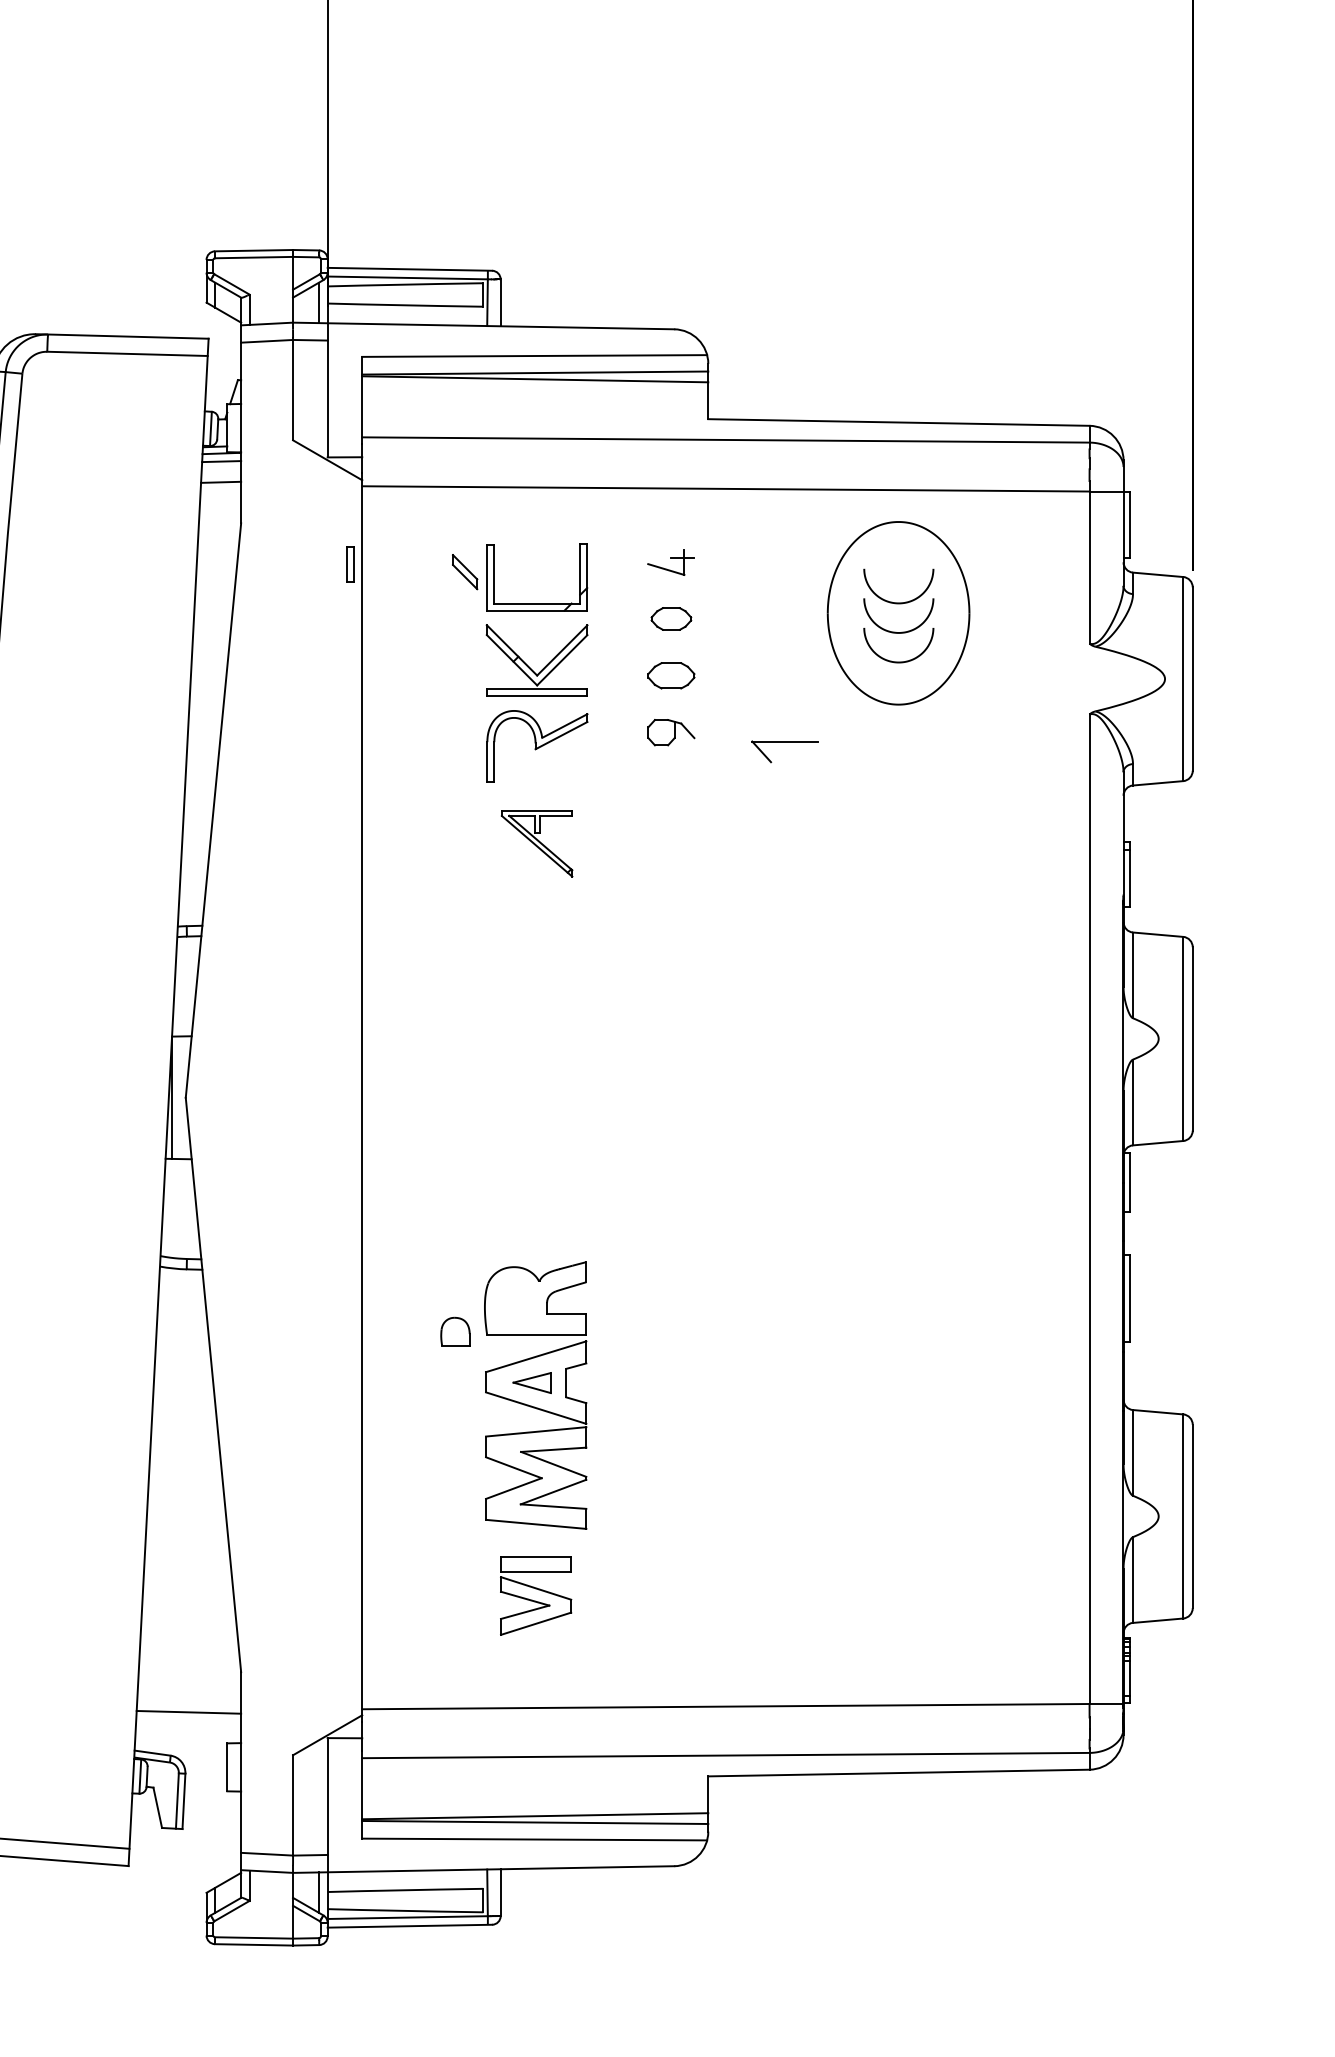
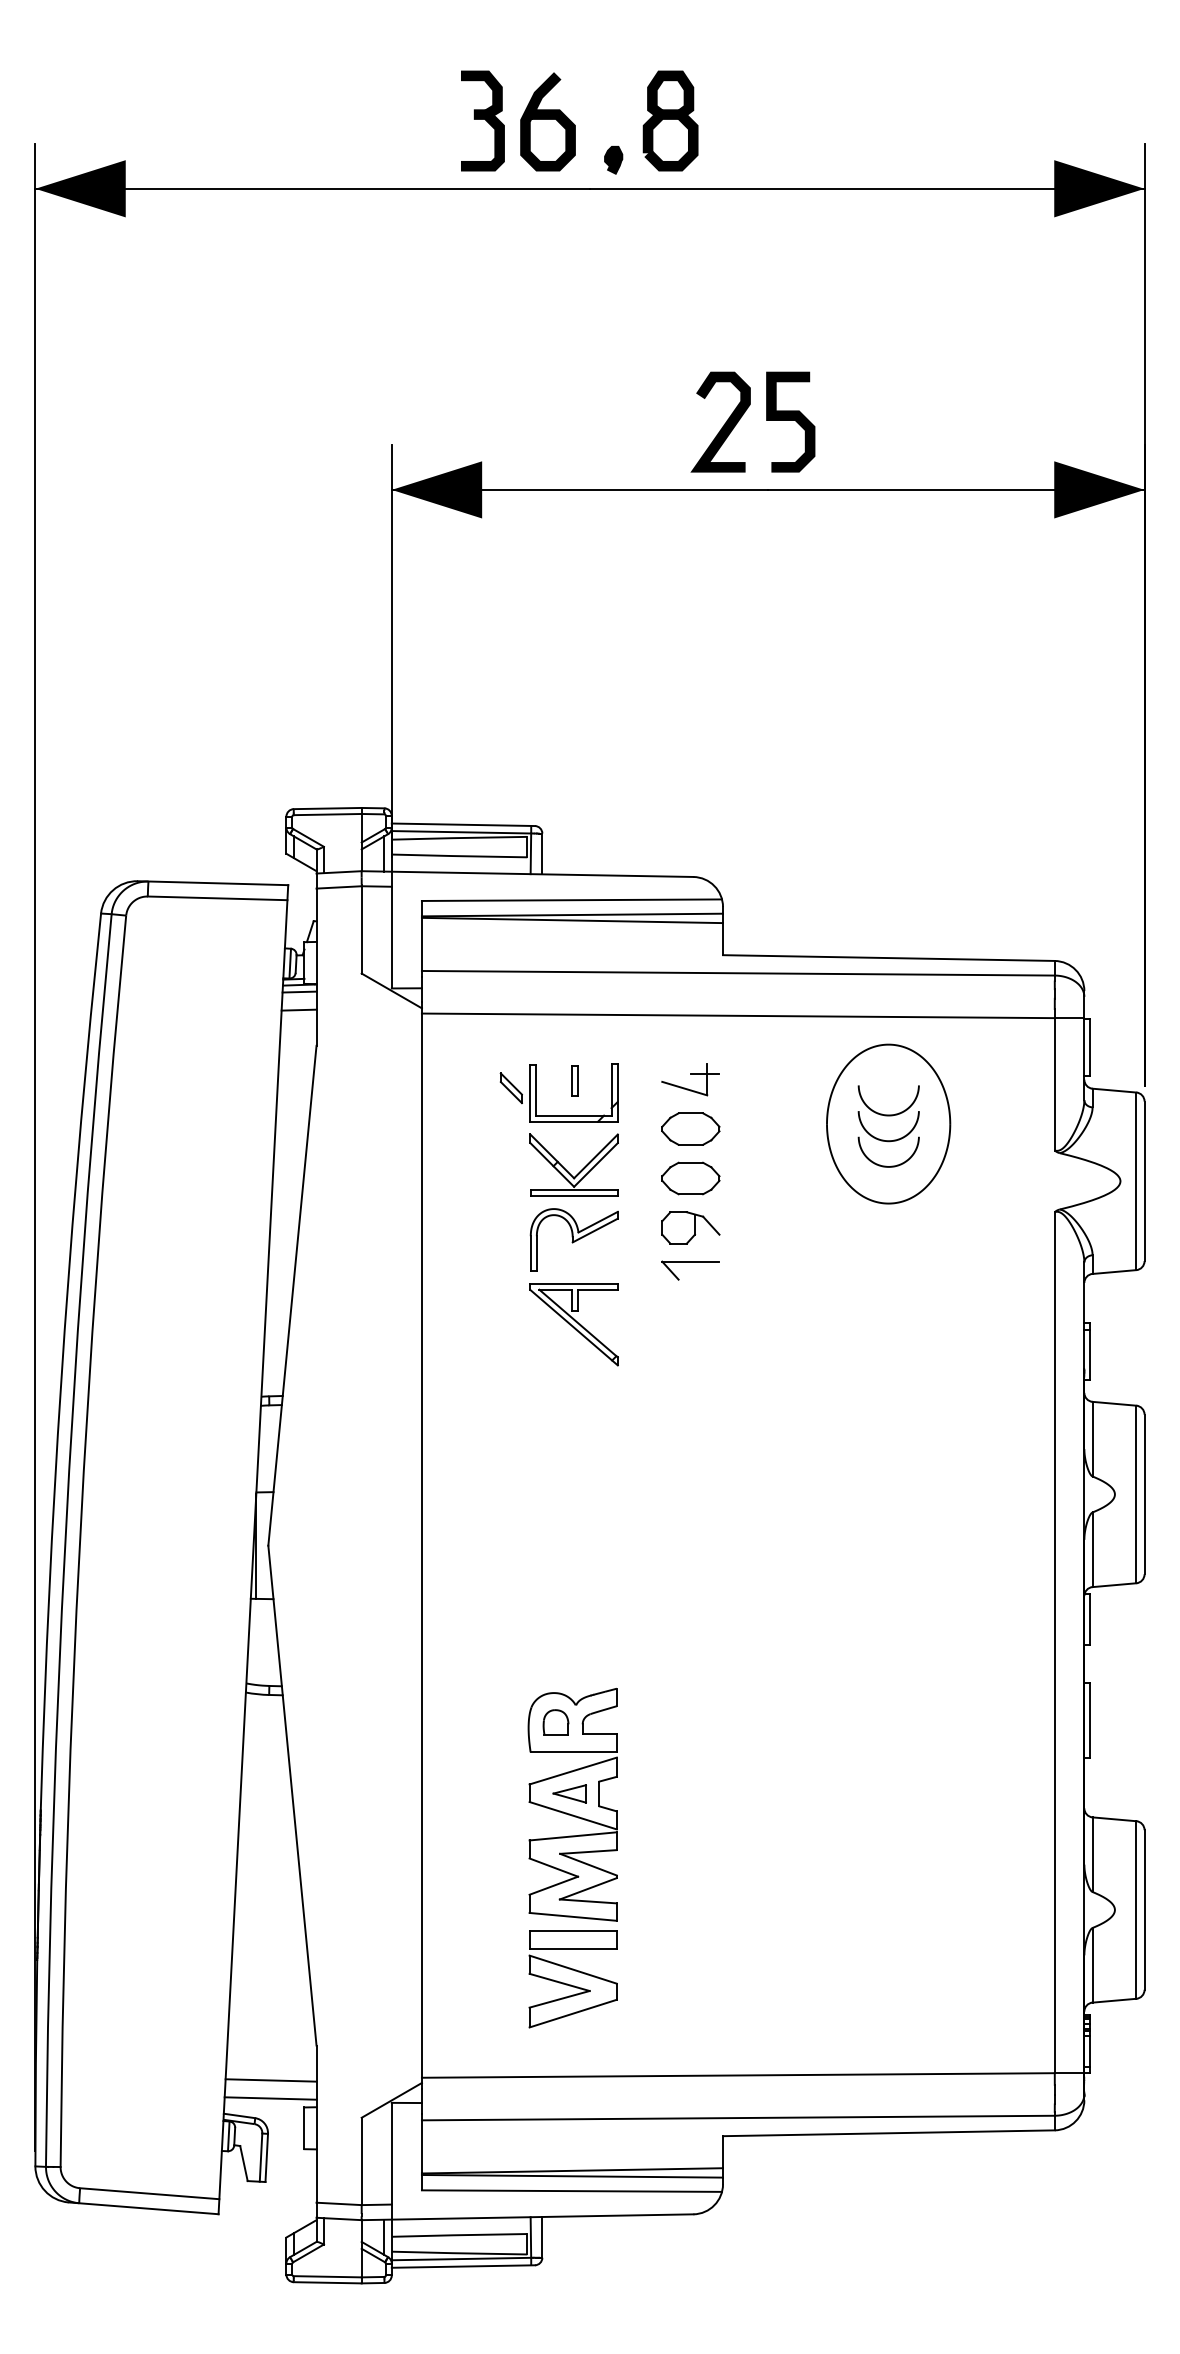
part: (670, 562) -> (690, 1079), size x1.43
part: (350, 563) -> (574, 1080), moved
part: (670, 618) -> (690, 1128), size x1.67
part: (670, 675) -> (690, 1178), size x1.43
part: (670, 732) -> (690, 1227), size x1.43
part: (784, 742) -> (690, 1262), moved
part: (536, 843) -> (573, 1324), size x1.43
part: (454, 1332) -> (555, 1722), moved
part: (535, 1596) -> (572, 1979), size x1.43
line: (188, 1733) -> (270, 2098), added

